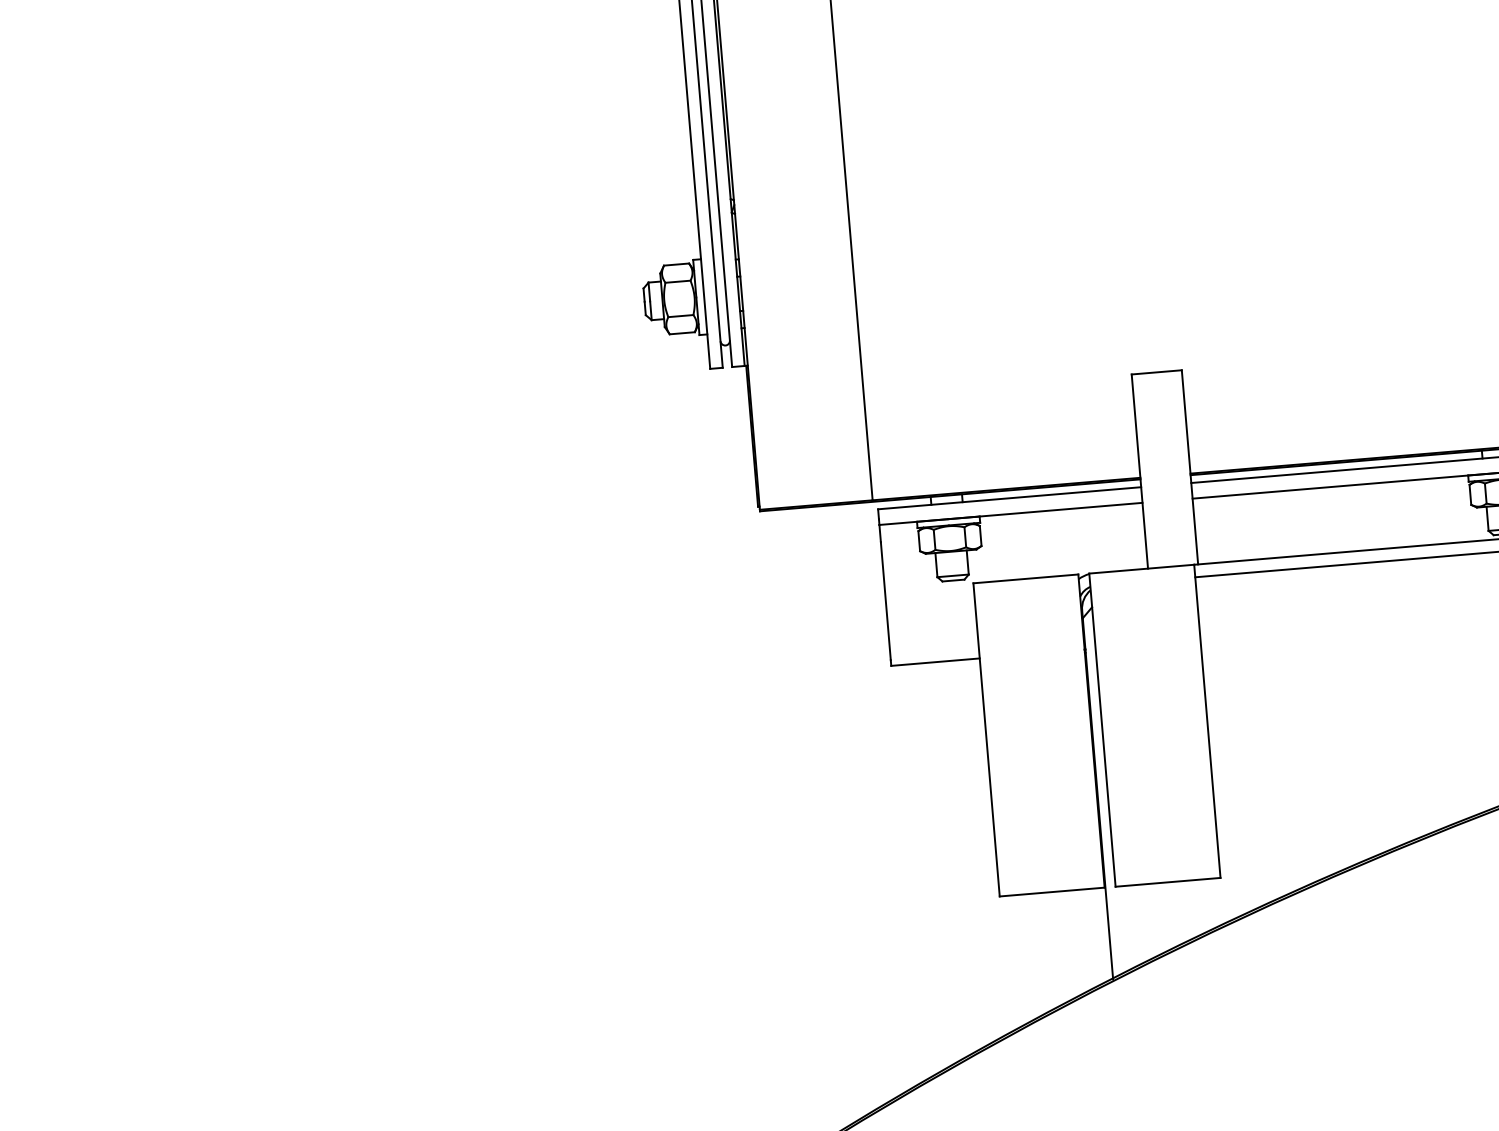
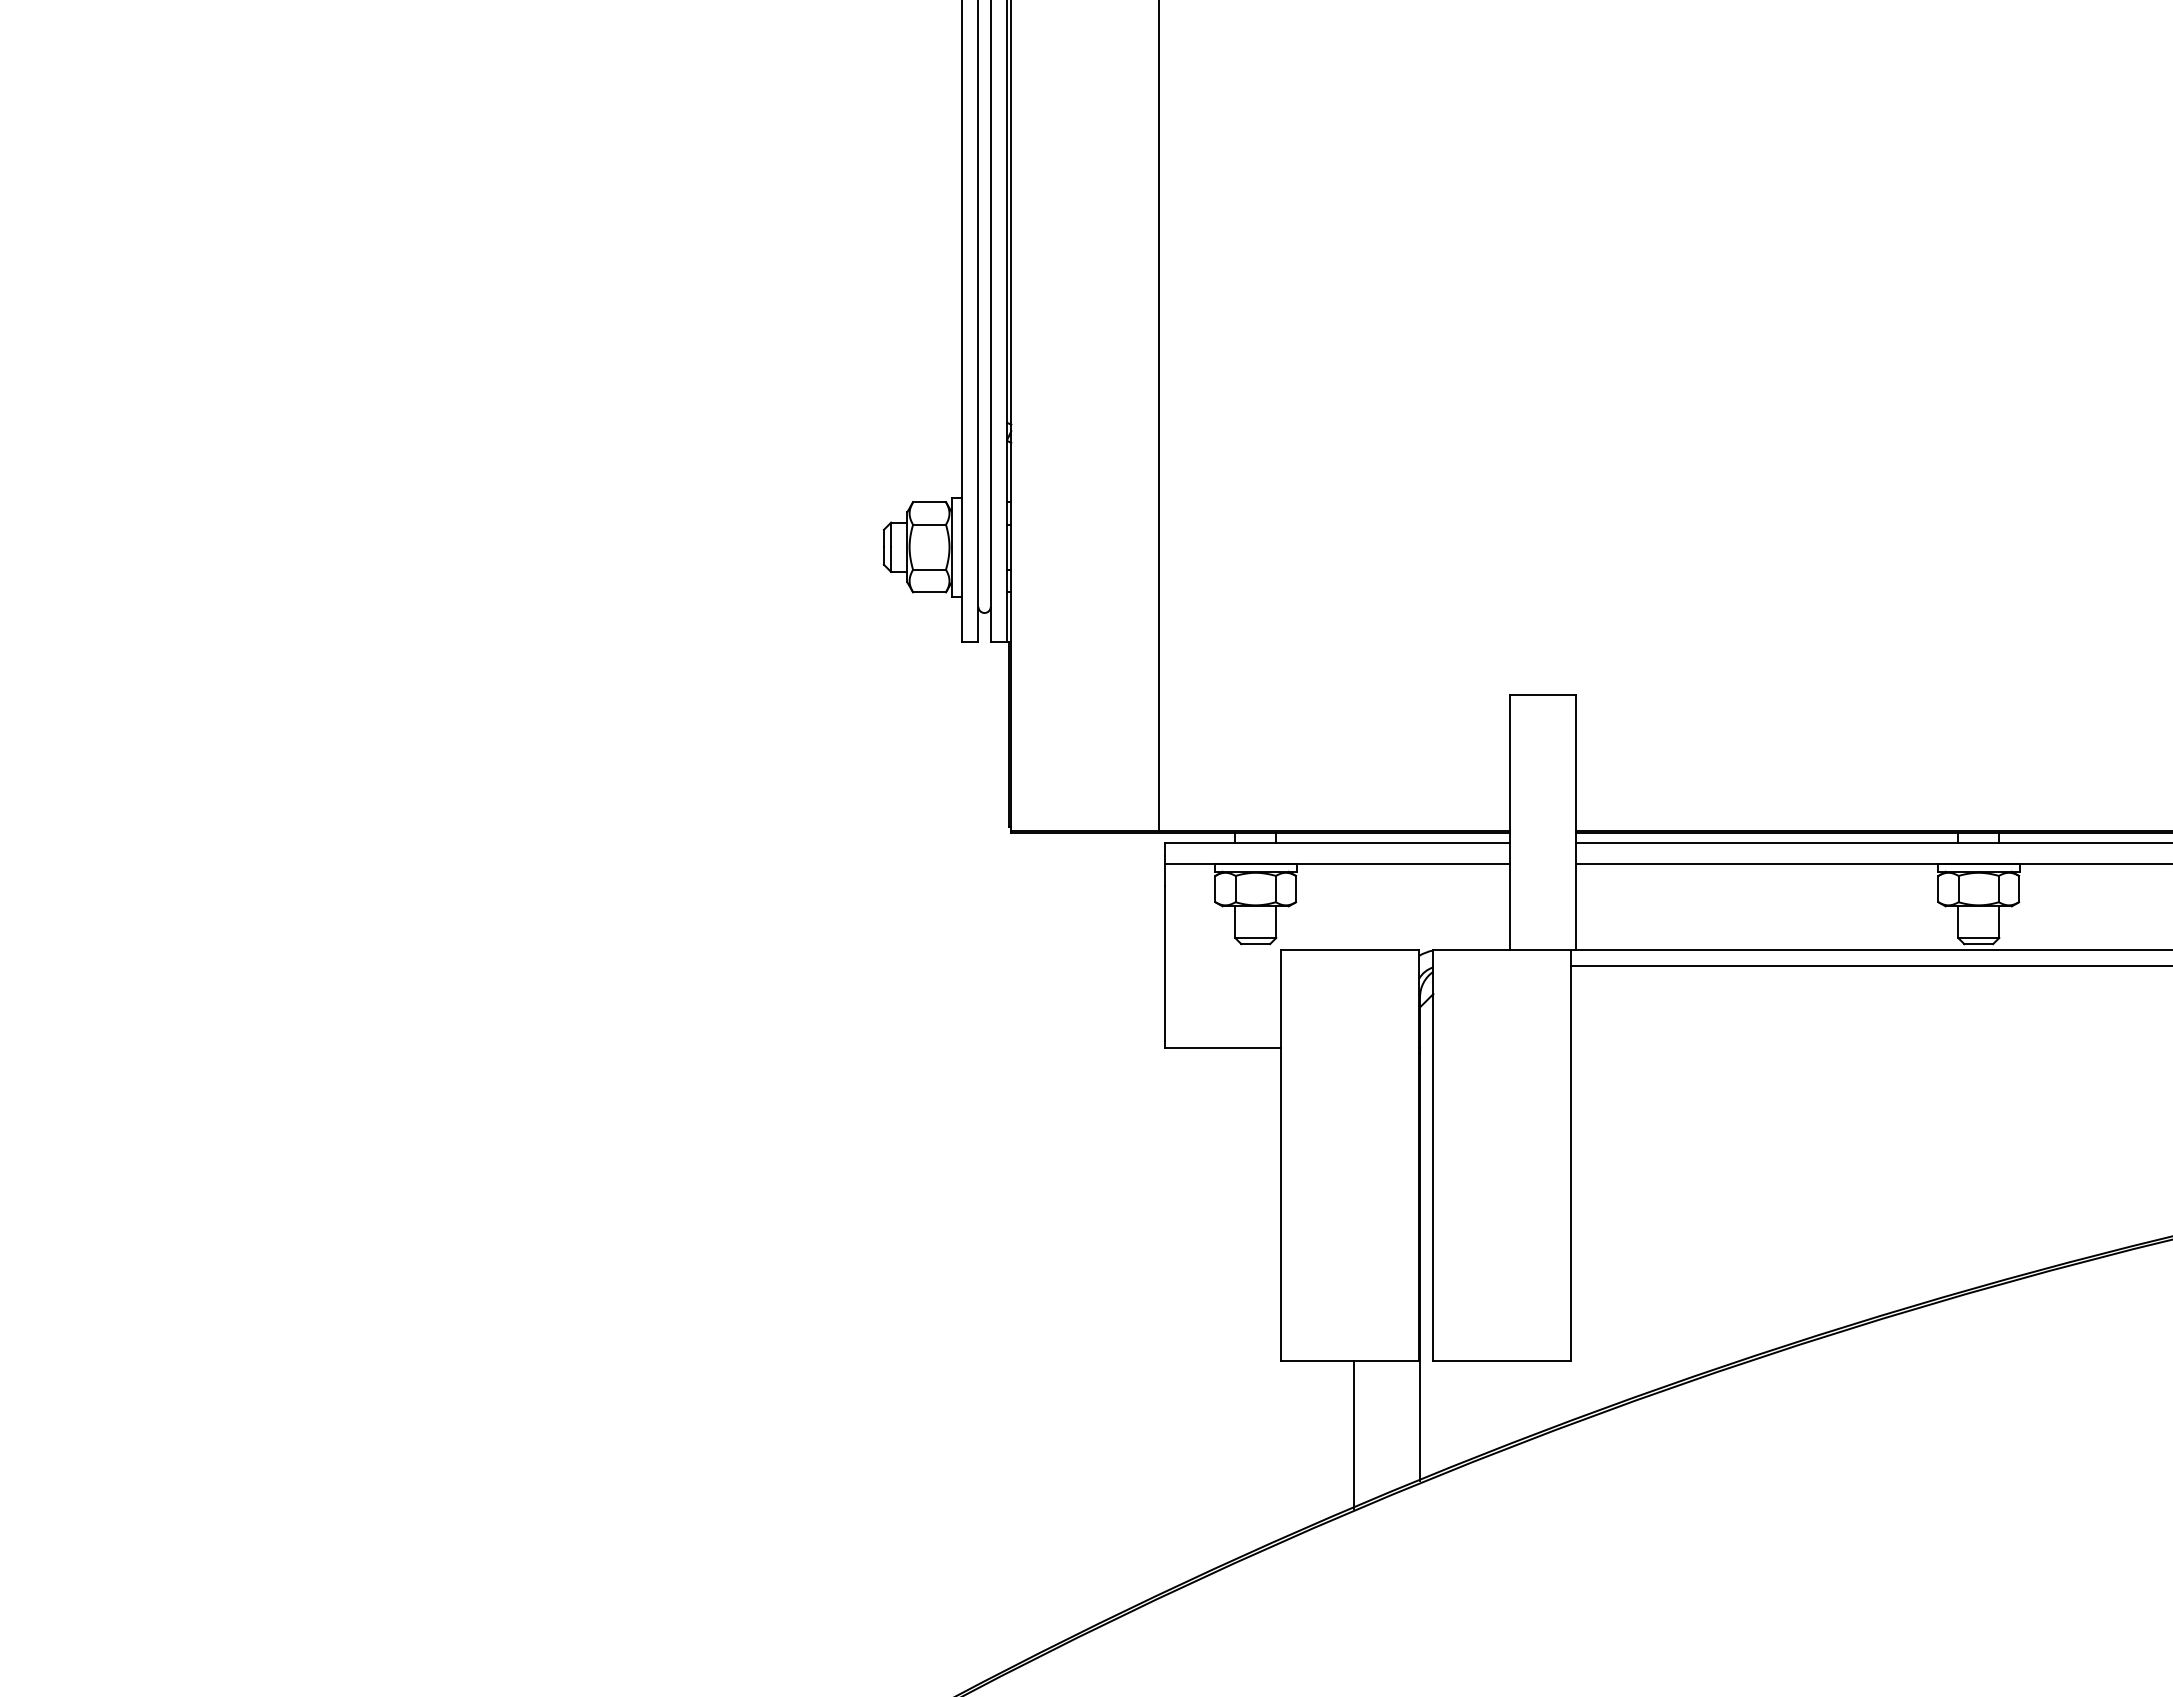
line: (1060, 948) -> (1354, 1434), added

